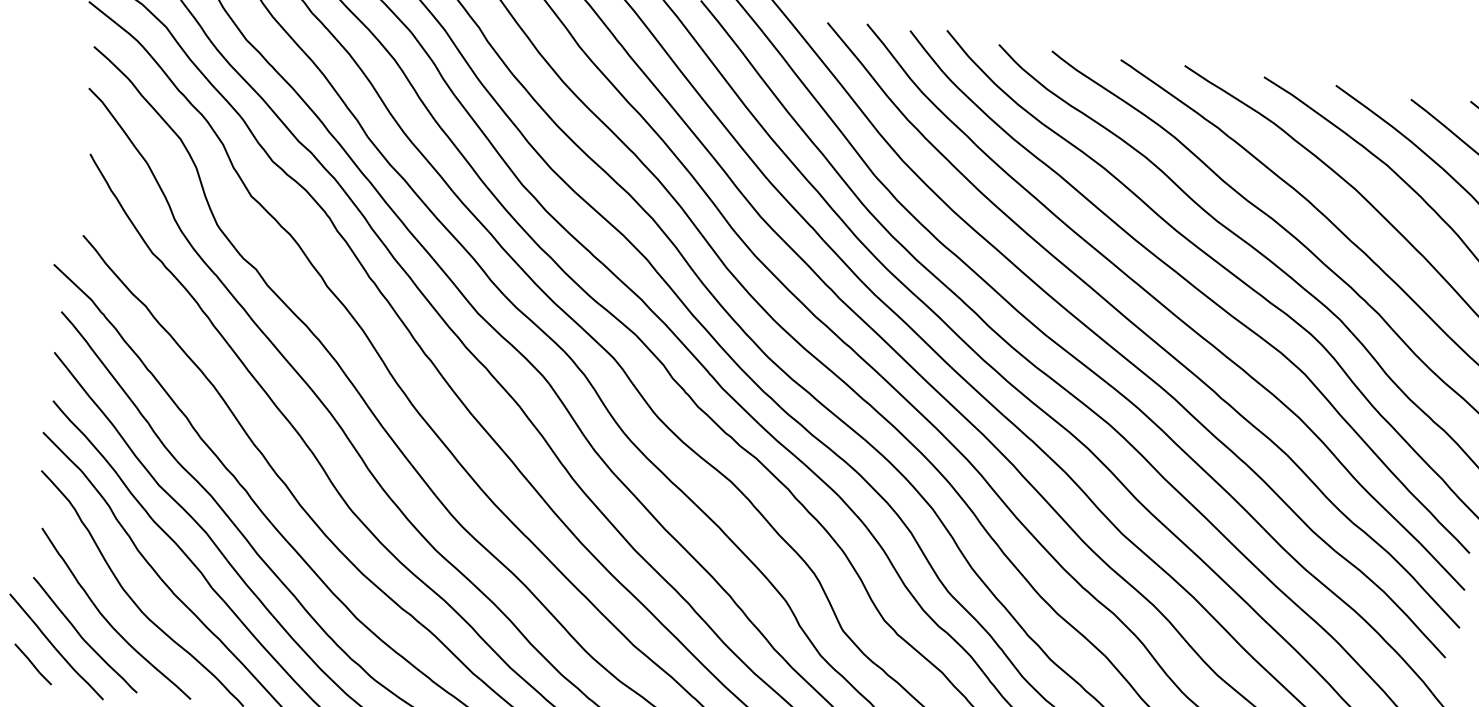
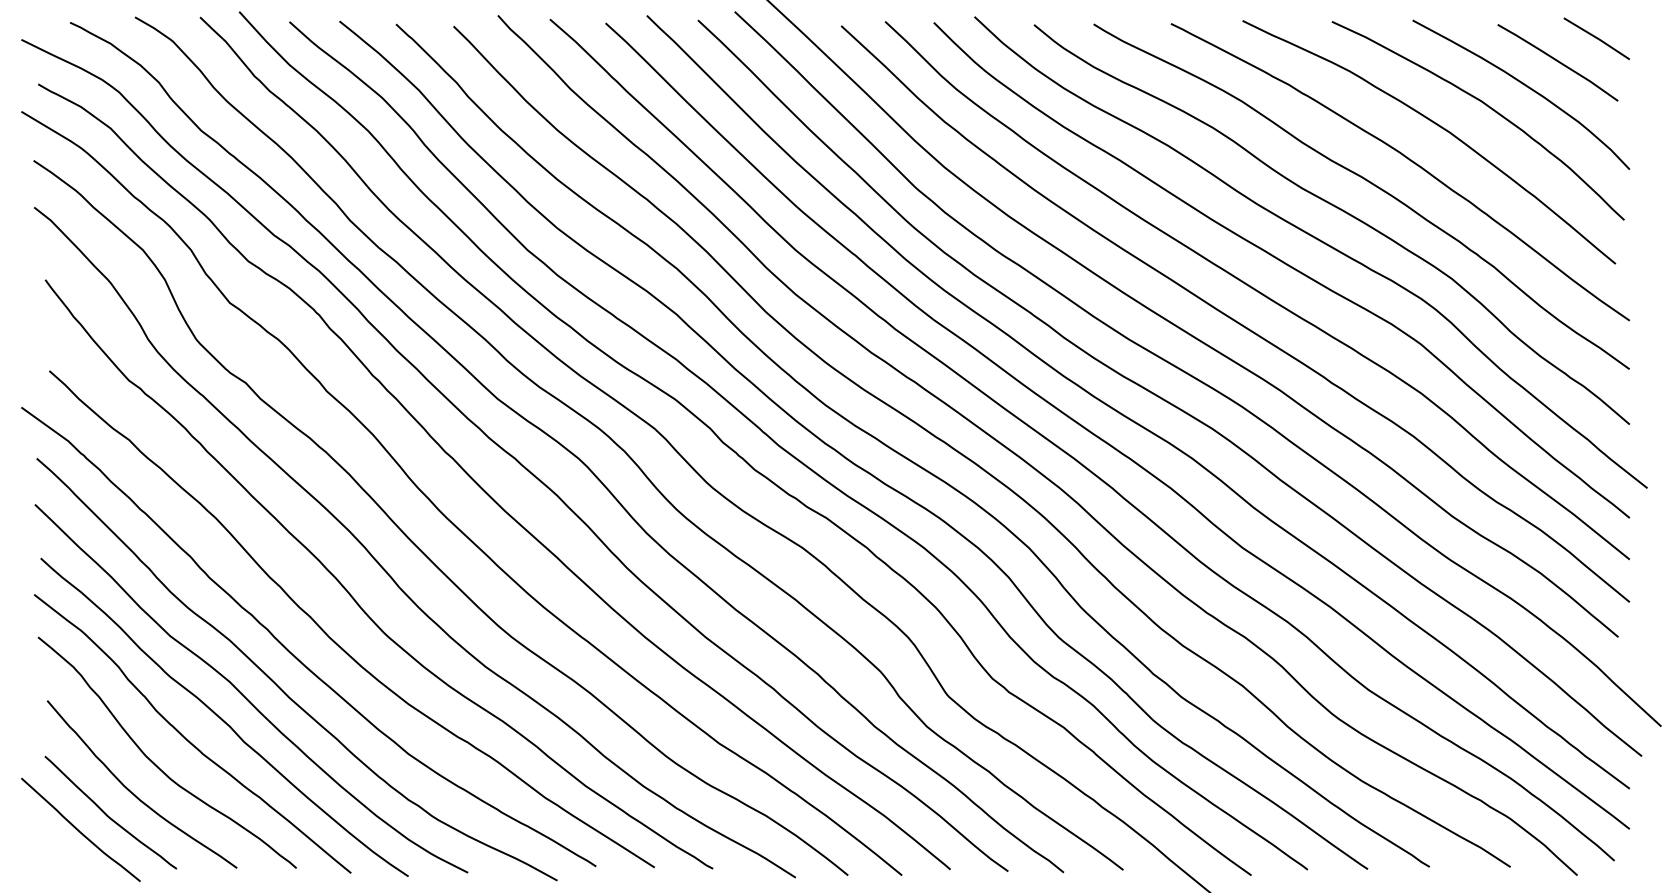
line: (33, 664) -> (57, 852), removed

